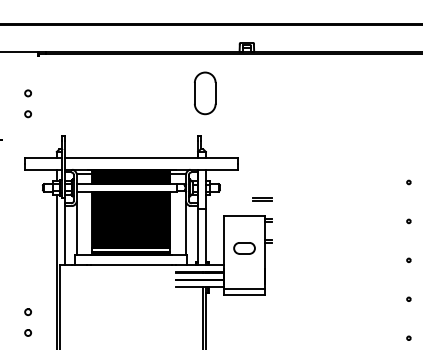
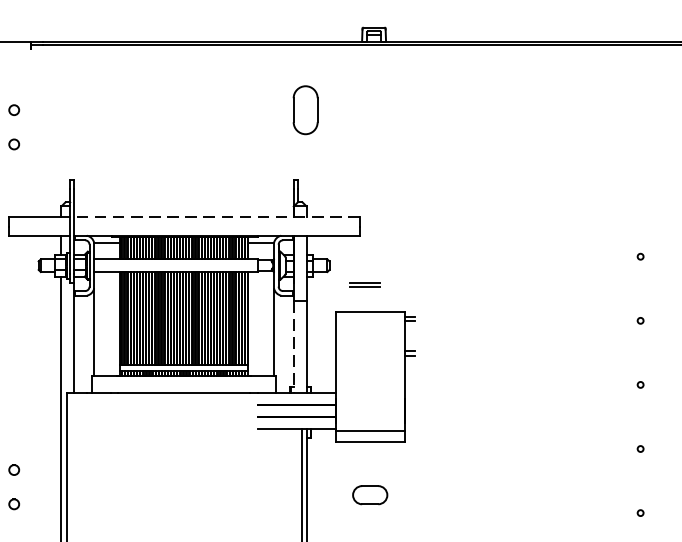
part: (205, 93) -> (305, 110), size x0.7
line: (151, 158) -> (217, 217), solid -> dashed
line: (262, 198) -> (365, 283), moved
line: (197, 237) -> (292, 347), solid -> dashed
part: (244, 248) -> (370, 495), moved

